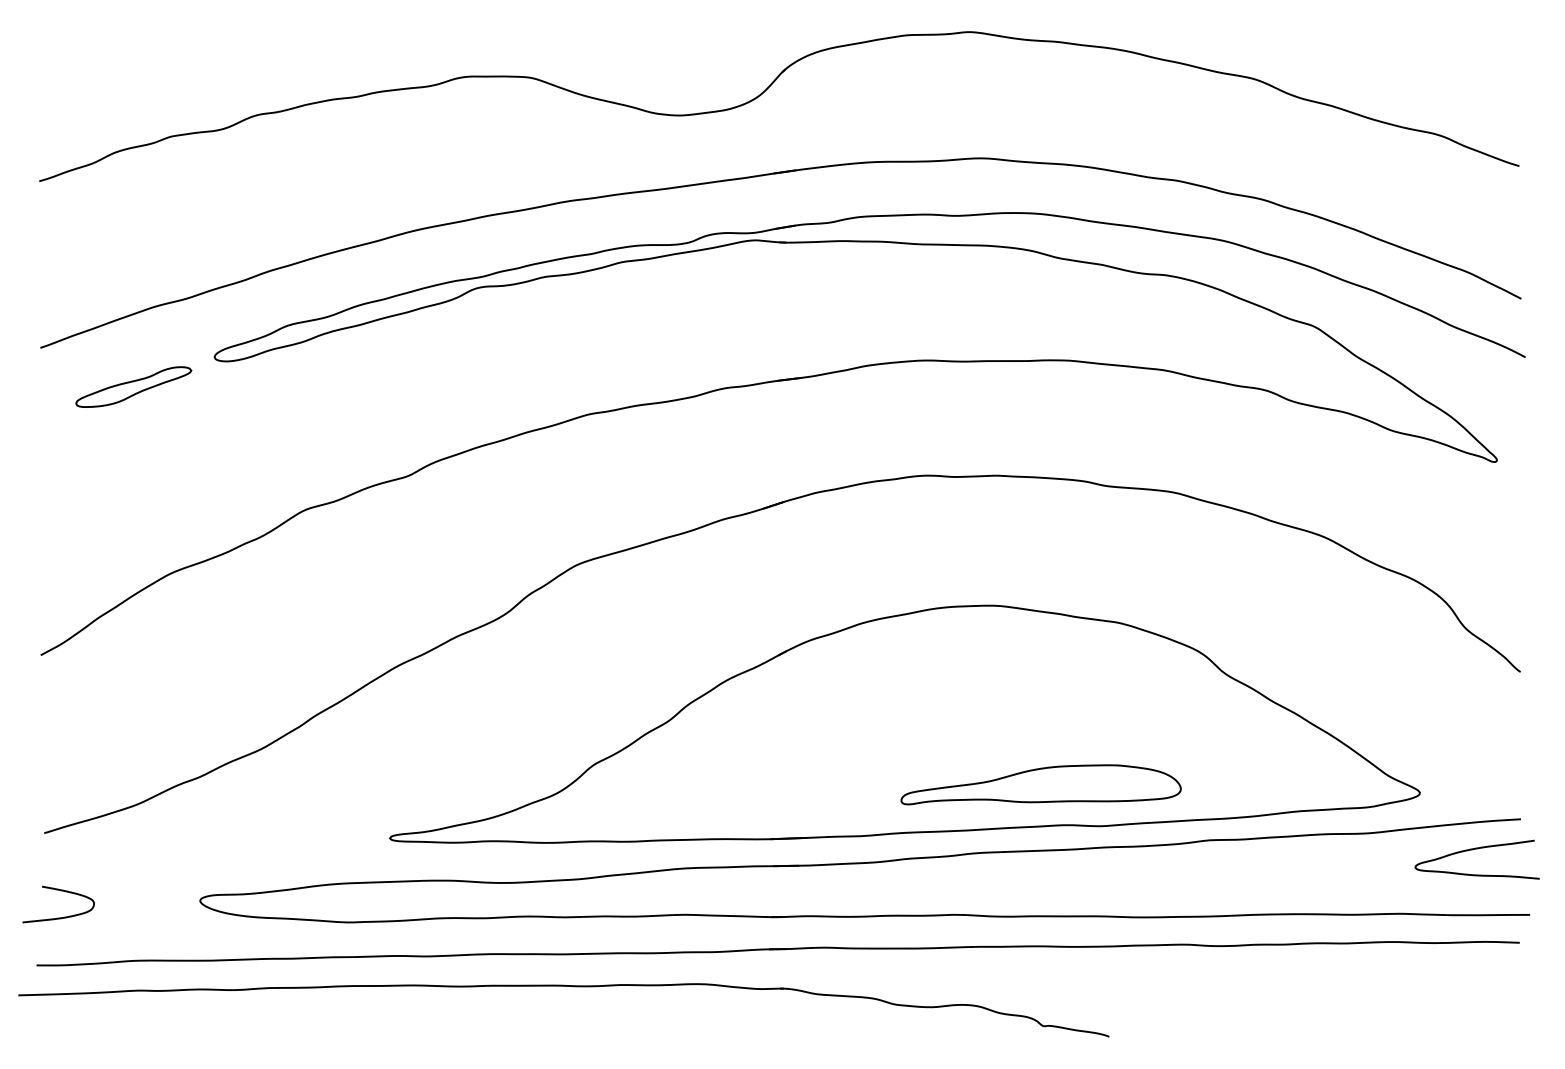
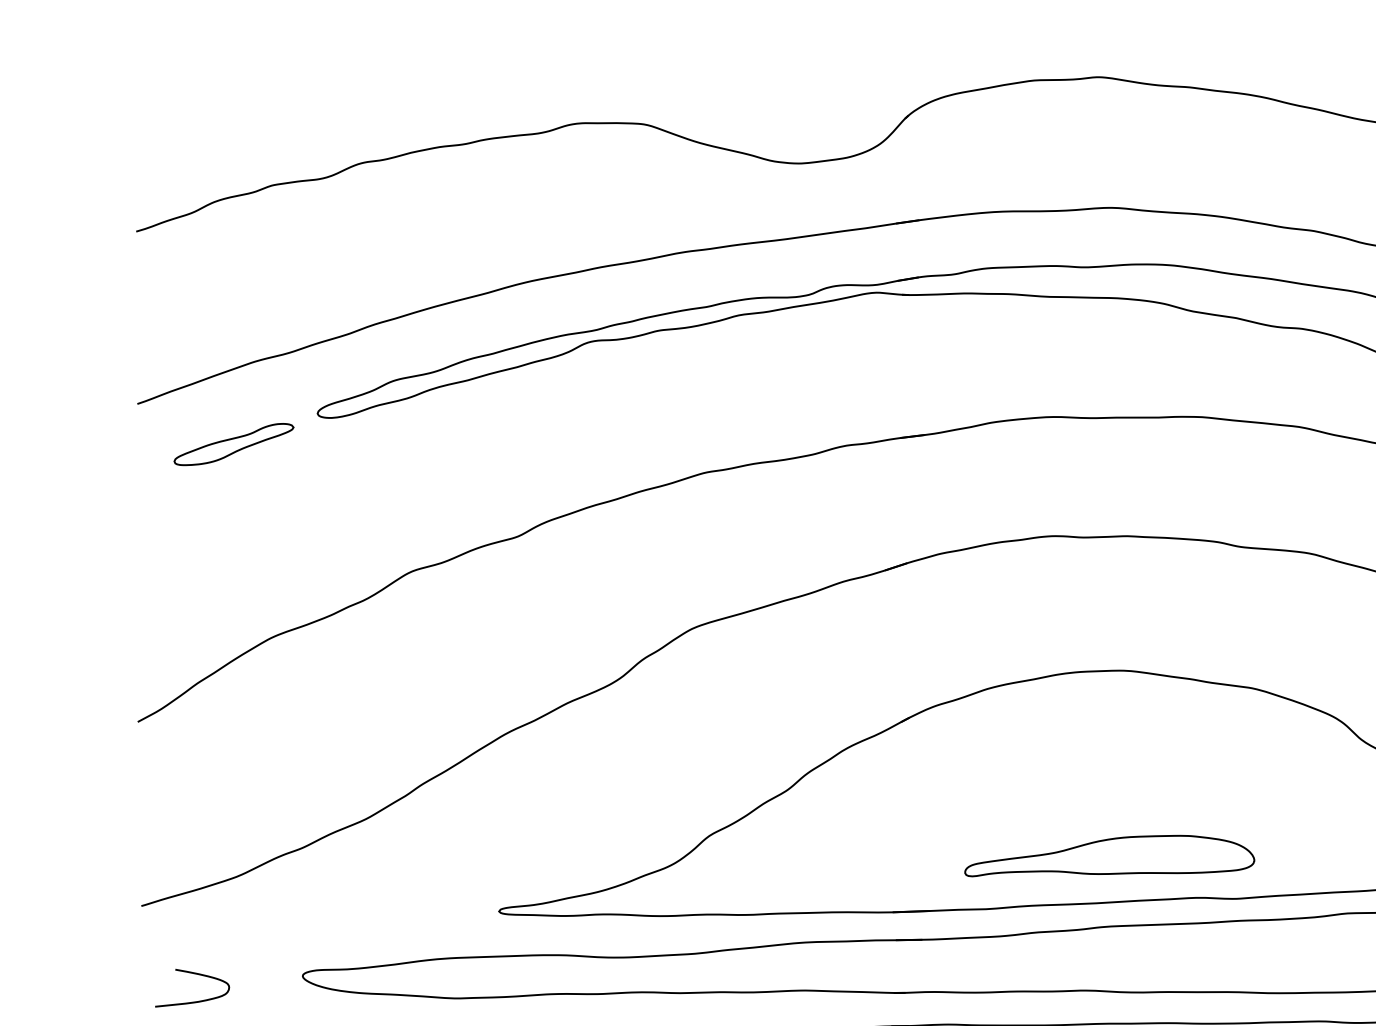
part: (1040, 784) -> (1109, 855), moved
curve: (58, 917) -> (192, 1001), moved

